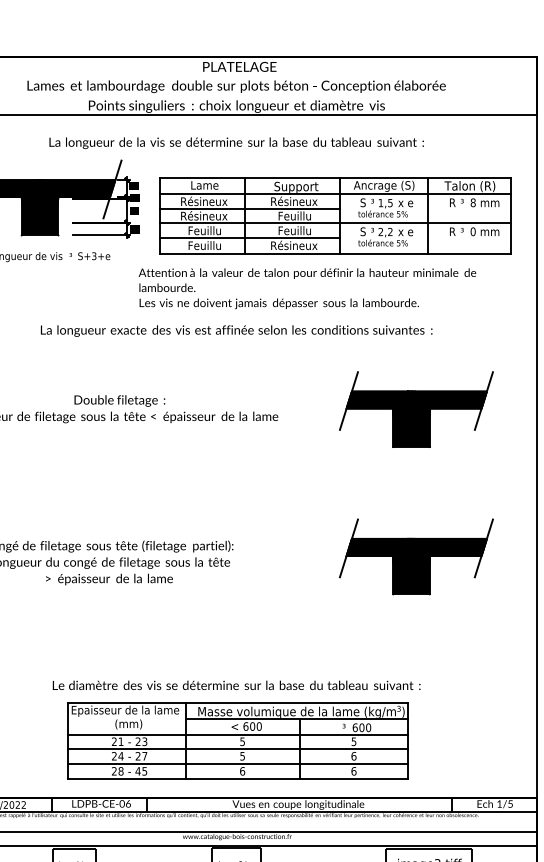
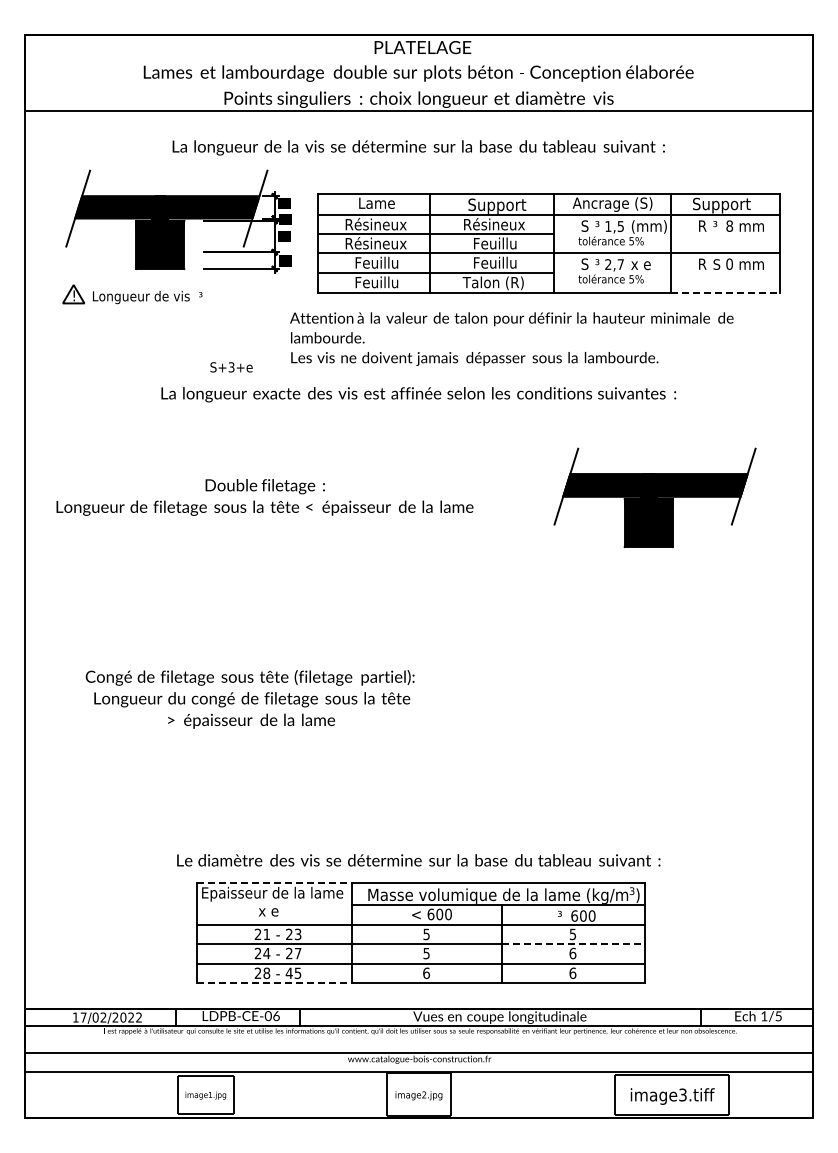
text: (470, 187) -> (725, 205), Talon (R) -> Support
text: (411, 203) -> (648, 226), x e -> (mm)
text: (390, 231) -> (620, 264), 2,2 -> 2,7
text: (463, 231) -> (716, 264), ³ -> S
text: (293, 246) -> (493, 283), Résineux -> Talon (R)
line: (470, 253) -> (725, 292), solid -> dashed
text: (94, 256) -> (231, 367), moved
part: (416, 556) -> (654, 691), removed
line: (127, 702) -> (275, 883), solid -> dashed
text: (128, 724) -> (276, 911), (mm) -> x e
line: (354, 749) -> (573, 944), solid -> dashed
line: (127, 779) -> (275, 983), solid -> dashed

